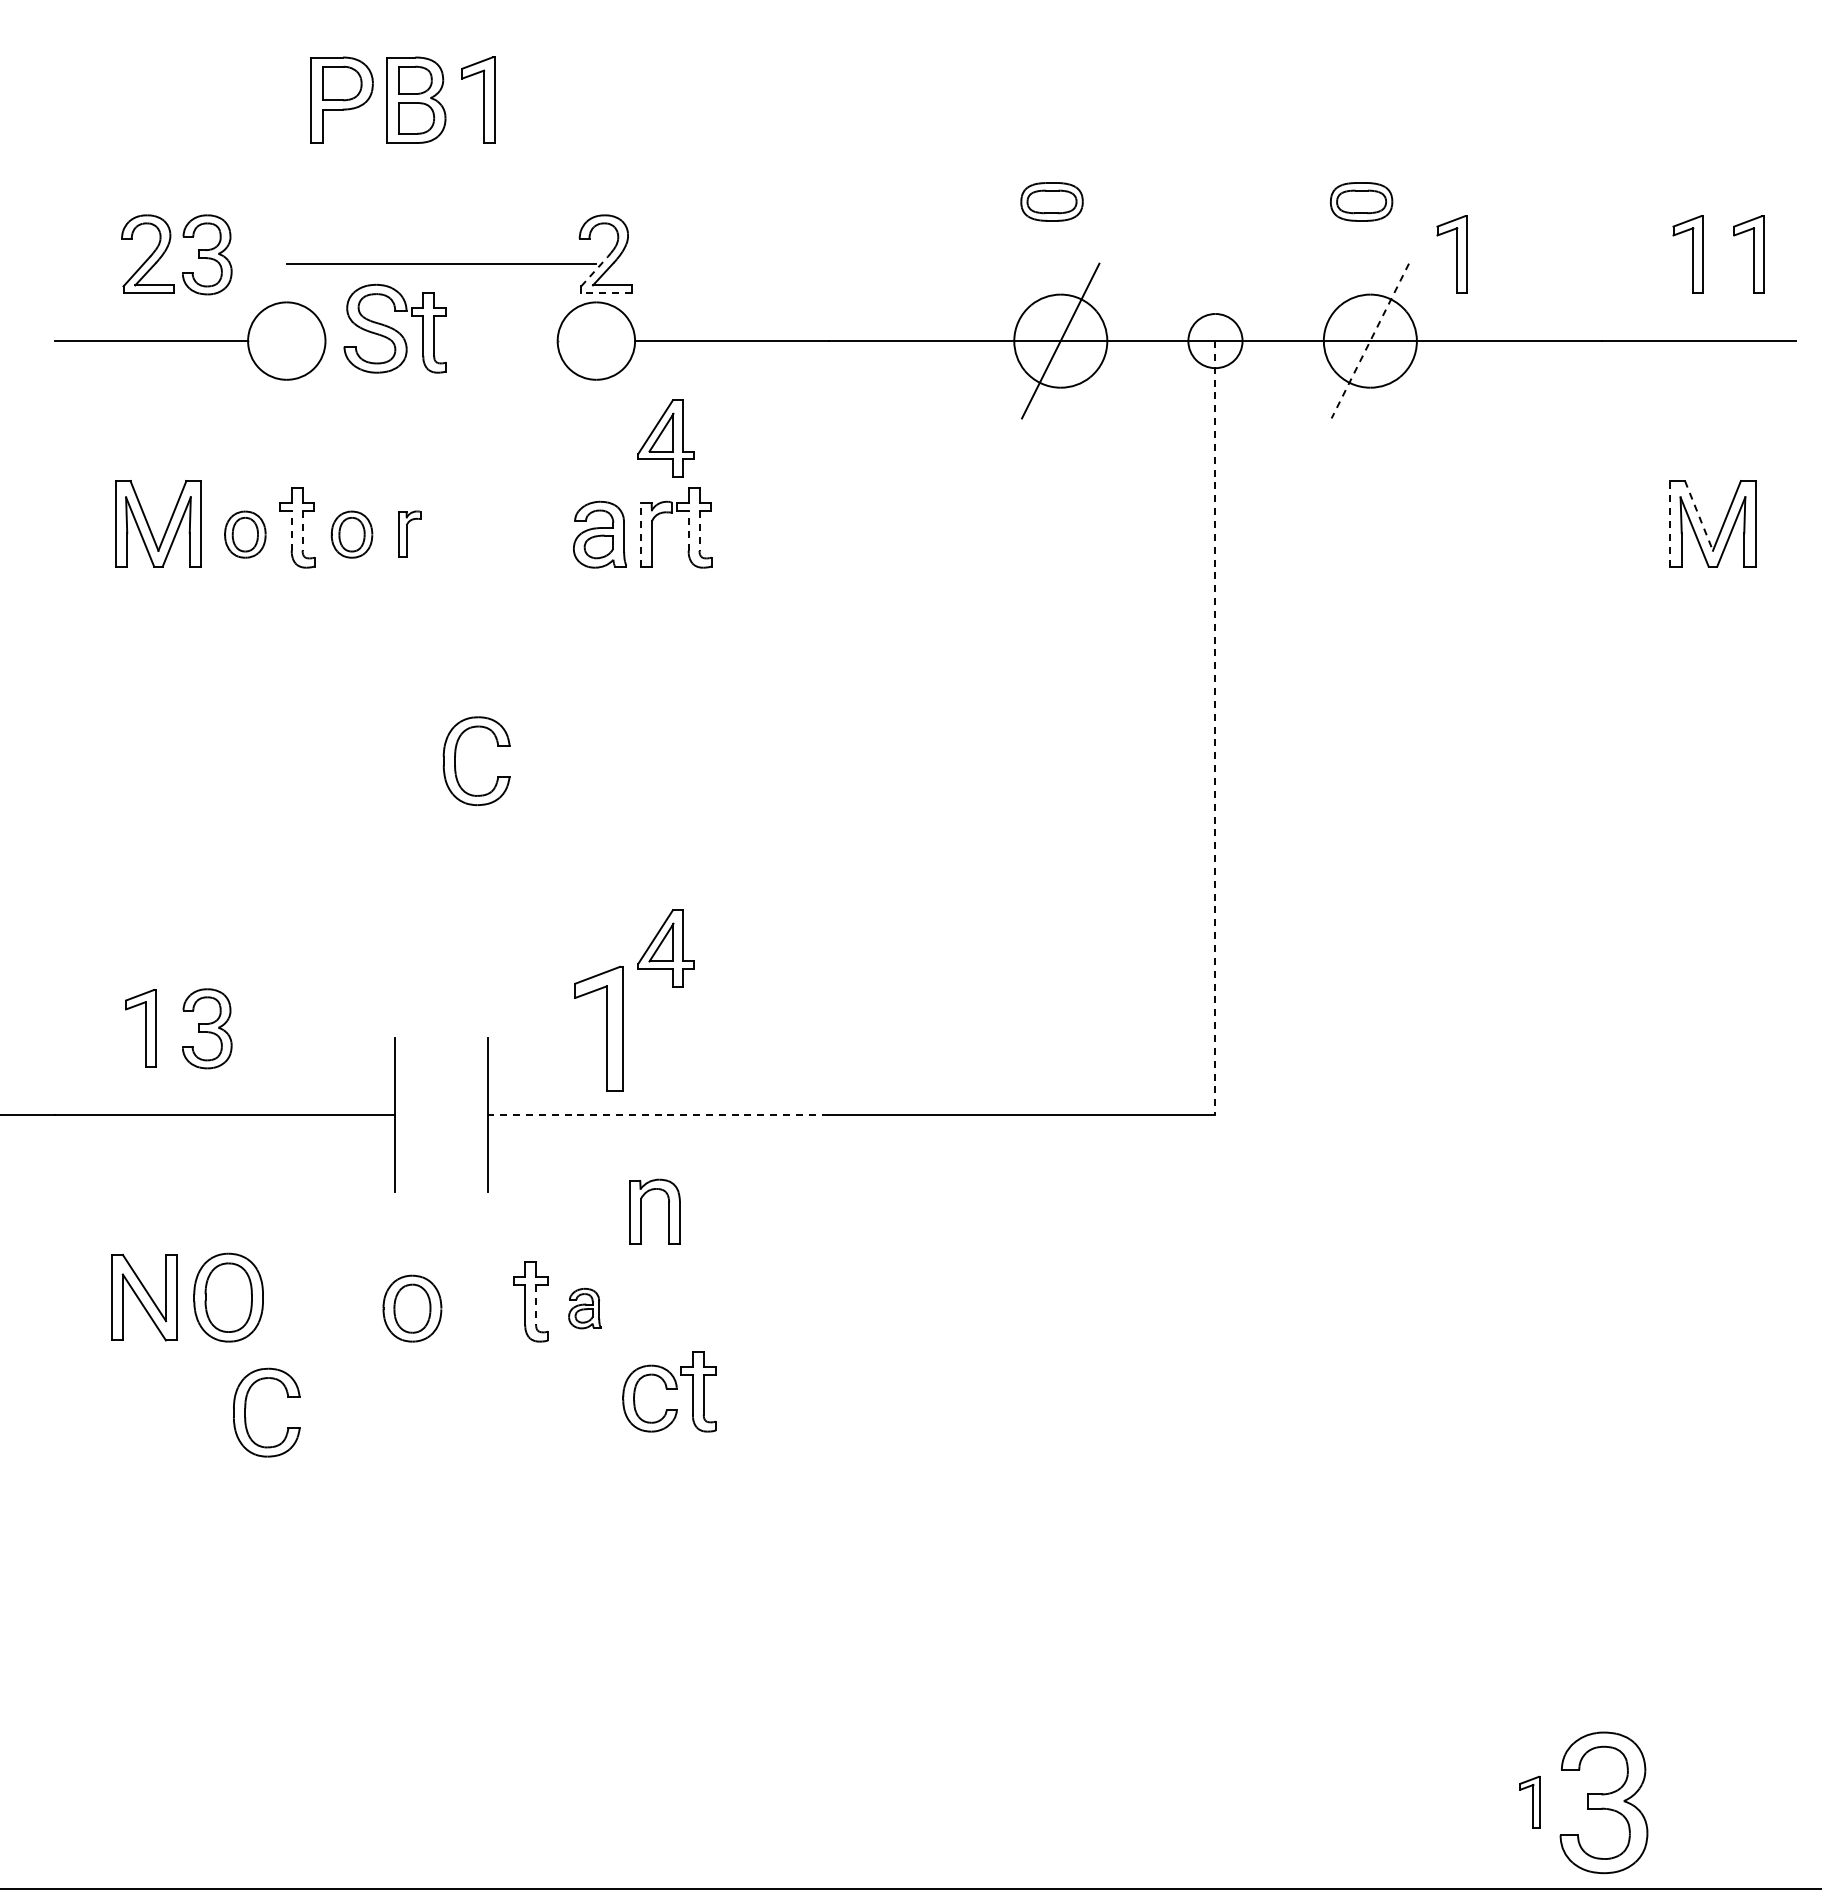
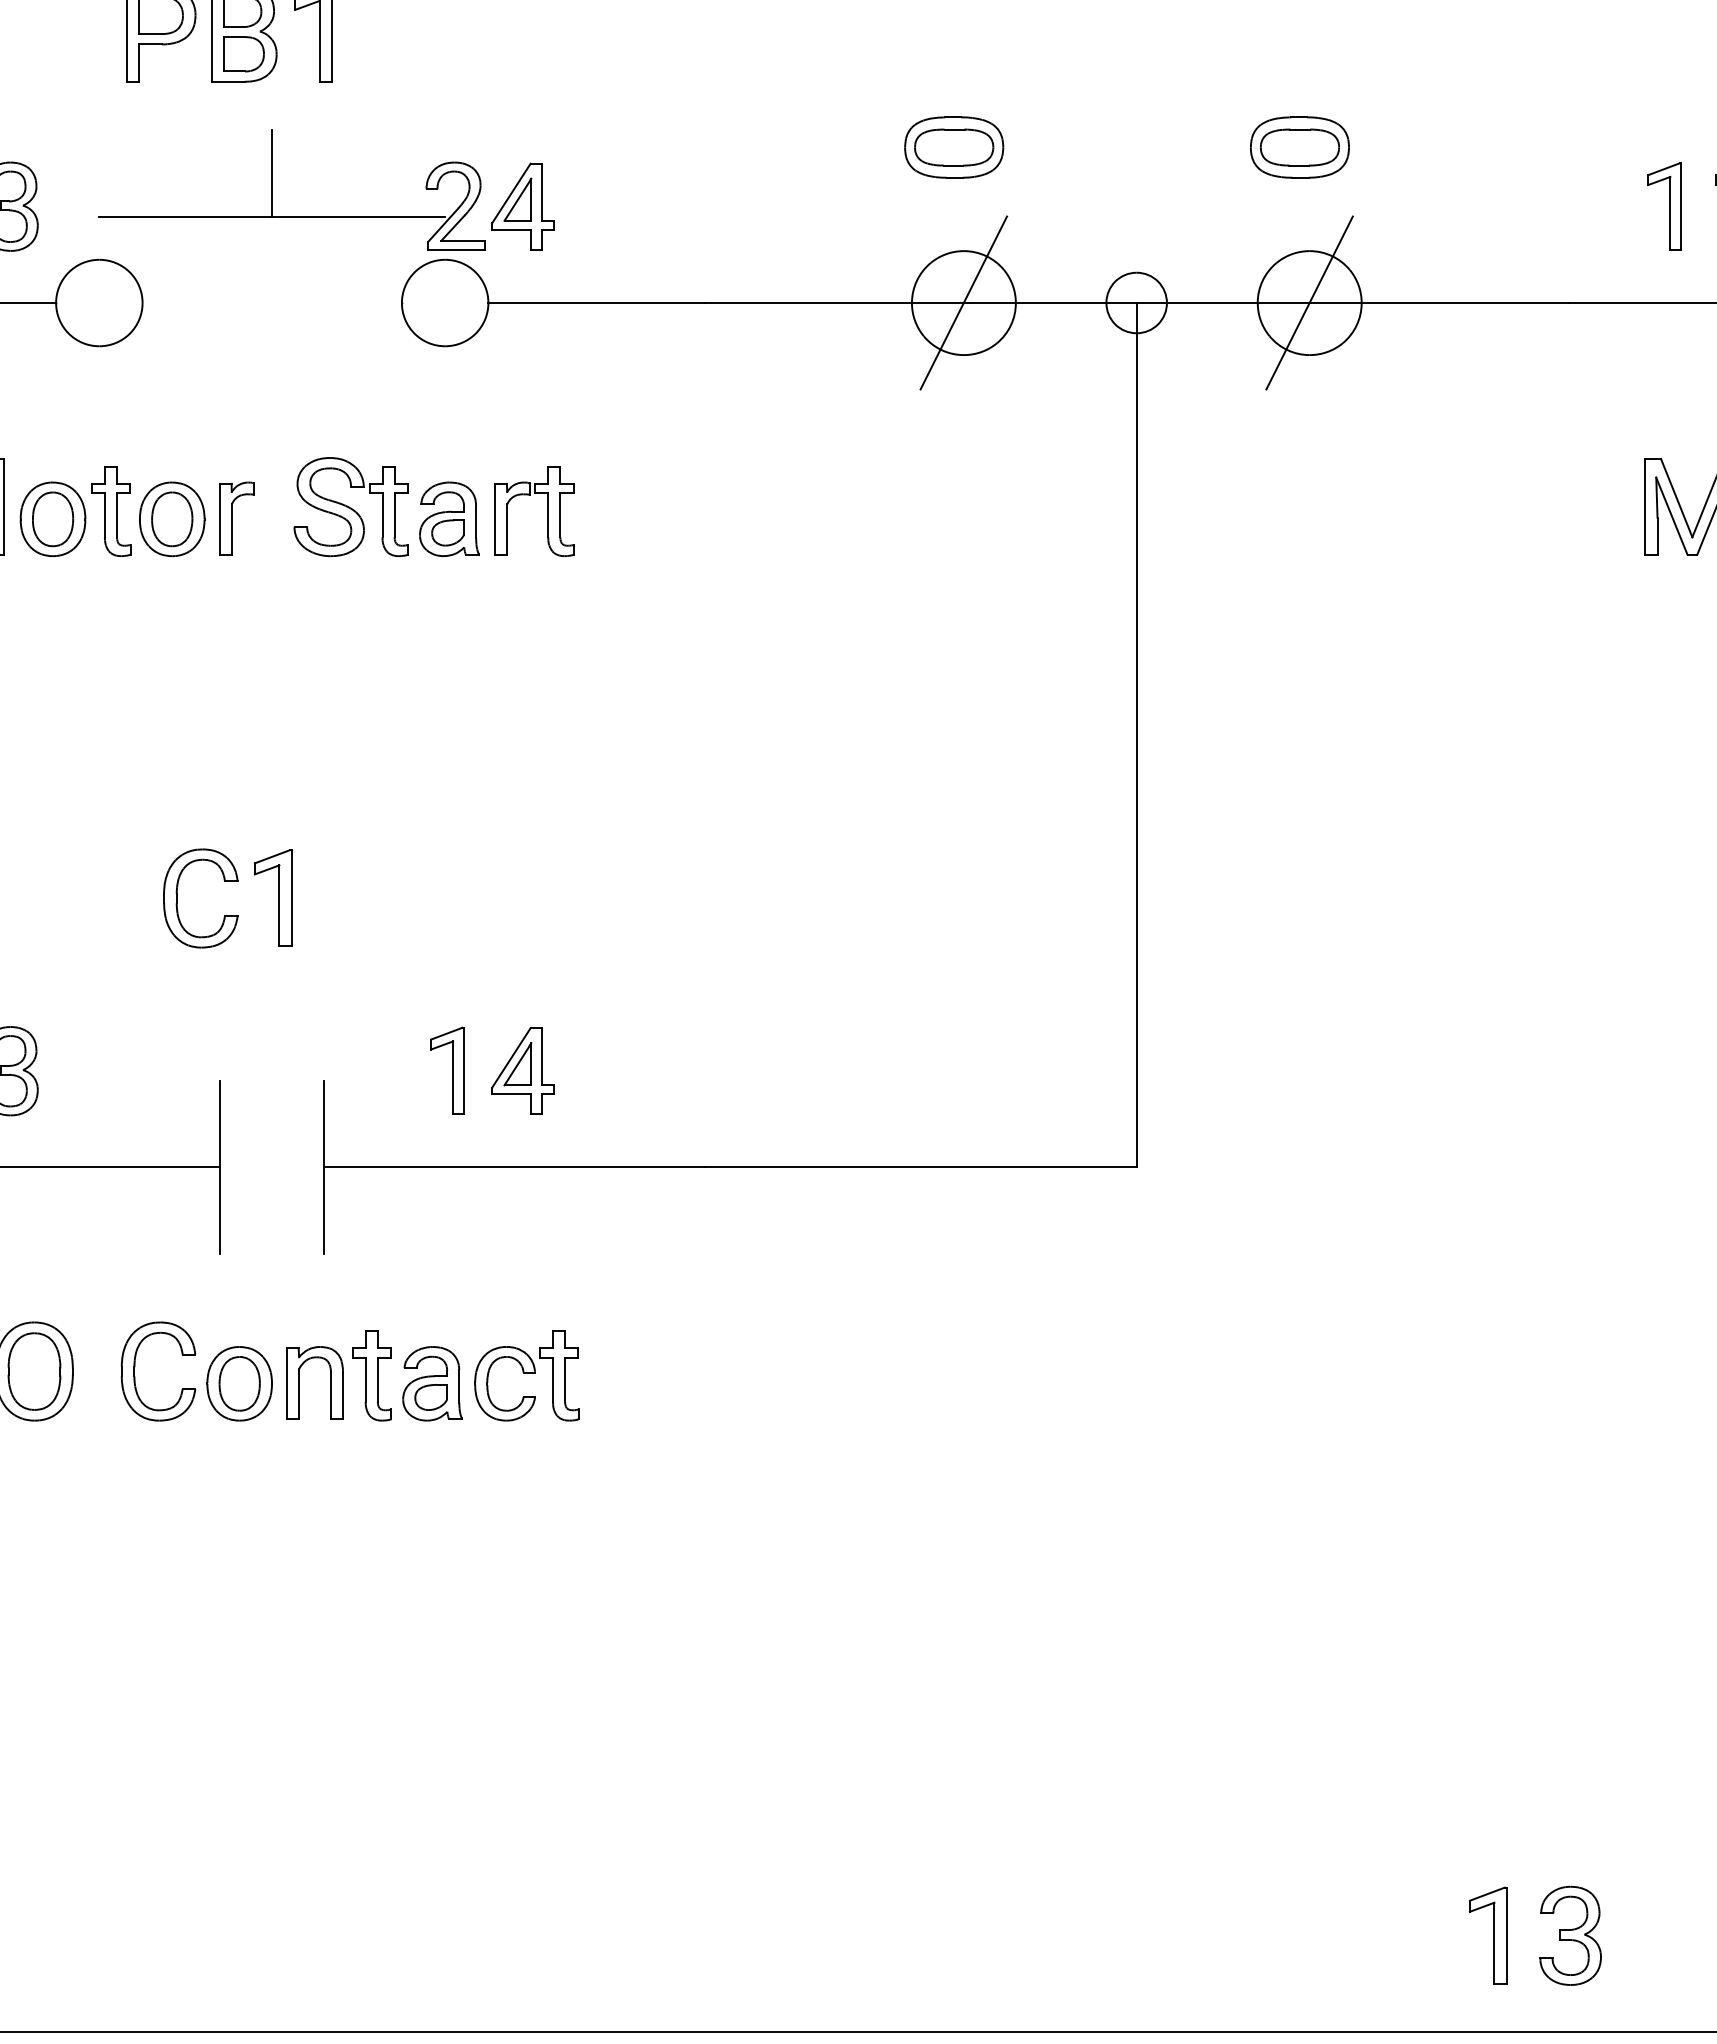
part: (1051, 201) -> (953, 147), size x1.43
part: (1361, 201) -> (1299, 147), size x1.43
line: (441, 224) -> (272, 172), added
part: (1451, 254) -> (1400, 206), removed
line: (594, 271) -> (443, 225), dashed -> solid
line: (605, 293) -> (455, 249), dashed -> solid
part: (394, 328) -> (350, 506), moved
line: (1370, 341) -> (1309, 303), dashed -> solid
part: (665, 438) -> (522, 206), moved
line: (1698, 515) -> (1676, 497), dashed -> solid
line: (1670, 523) -> (1644, 506), dashed -> solid
line: (291, 531) -> (104, 515), dashed -> solid
line: (302, 531) -> (116, 515), dashed -> solid
line: (688, 531) -> (548, 515), dashed -> solid
line: (699, 531) -> (560, 515), dashed -> solid
part: (409, 533) -> (236, 517), size x1.43
part: (245, 534) -> (53, 519), size x1.43
part: (351, 534) -> (171, 519), size x1.43
line: (641, 534) -> (495, 519), dashed -> solid
line: (1215, 728) -> (1136, 735), dashed -> solid
part: (455, 760) -> (177, 897), moved
part: (442, 873) -> (273, 897), added
part: (665, 948) -> (522, 1070), moved
part: (597, 1028) -> (446, 1070), size x0.62
line: (657, 1115) -> (513, 1168), dashed -> solid
part: (641, 1211) -> (300, 1382), moved
line: (536, 1305) -> (378, 1380), dashed -> solid
part: (584, 1308) -> (431, 1383), size x1.67
part: (669, 1391) -> (526, 1375), moved
part: (246, 1408) -> (135, 1366), moved
part: (1529, 1802) -> (1487, 1935), size x1.67
part: (1603, 1802) -> (1570, 1935), size x0.62

